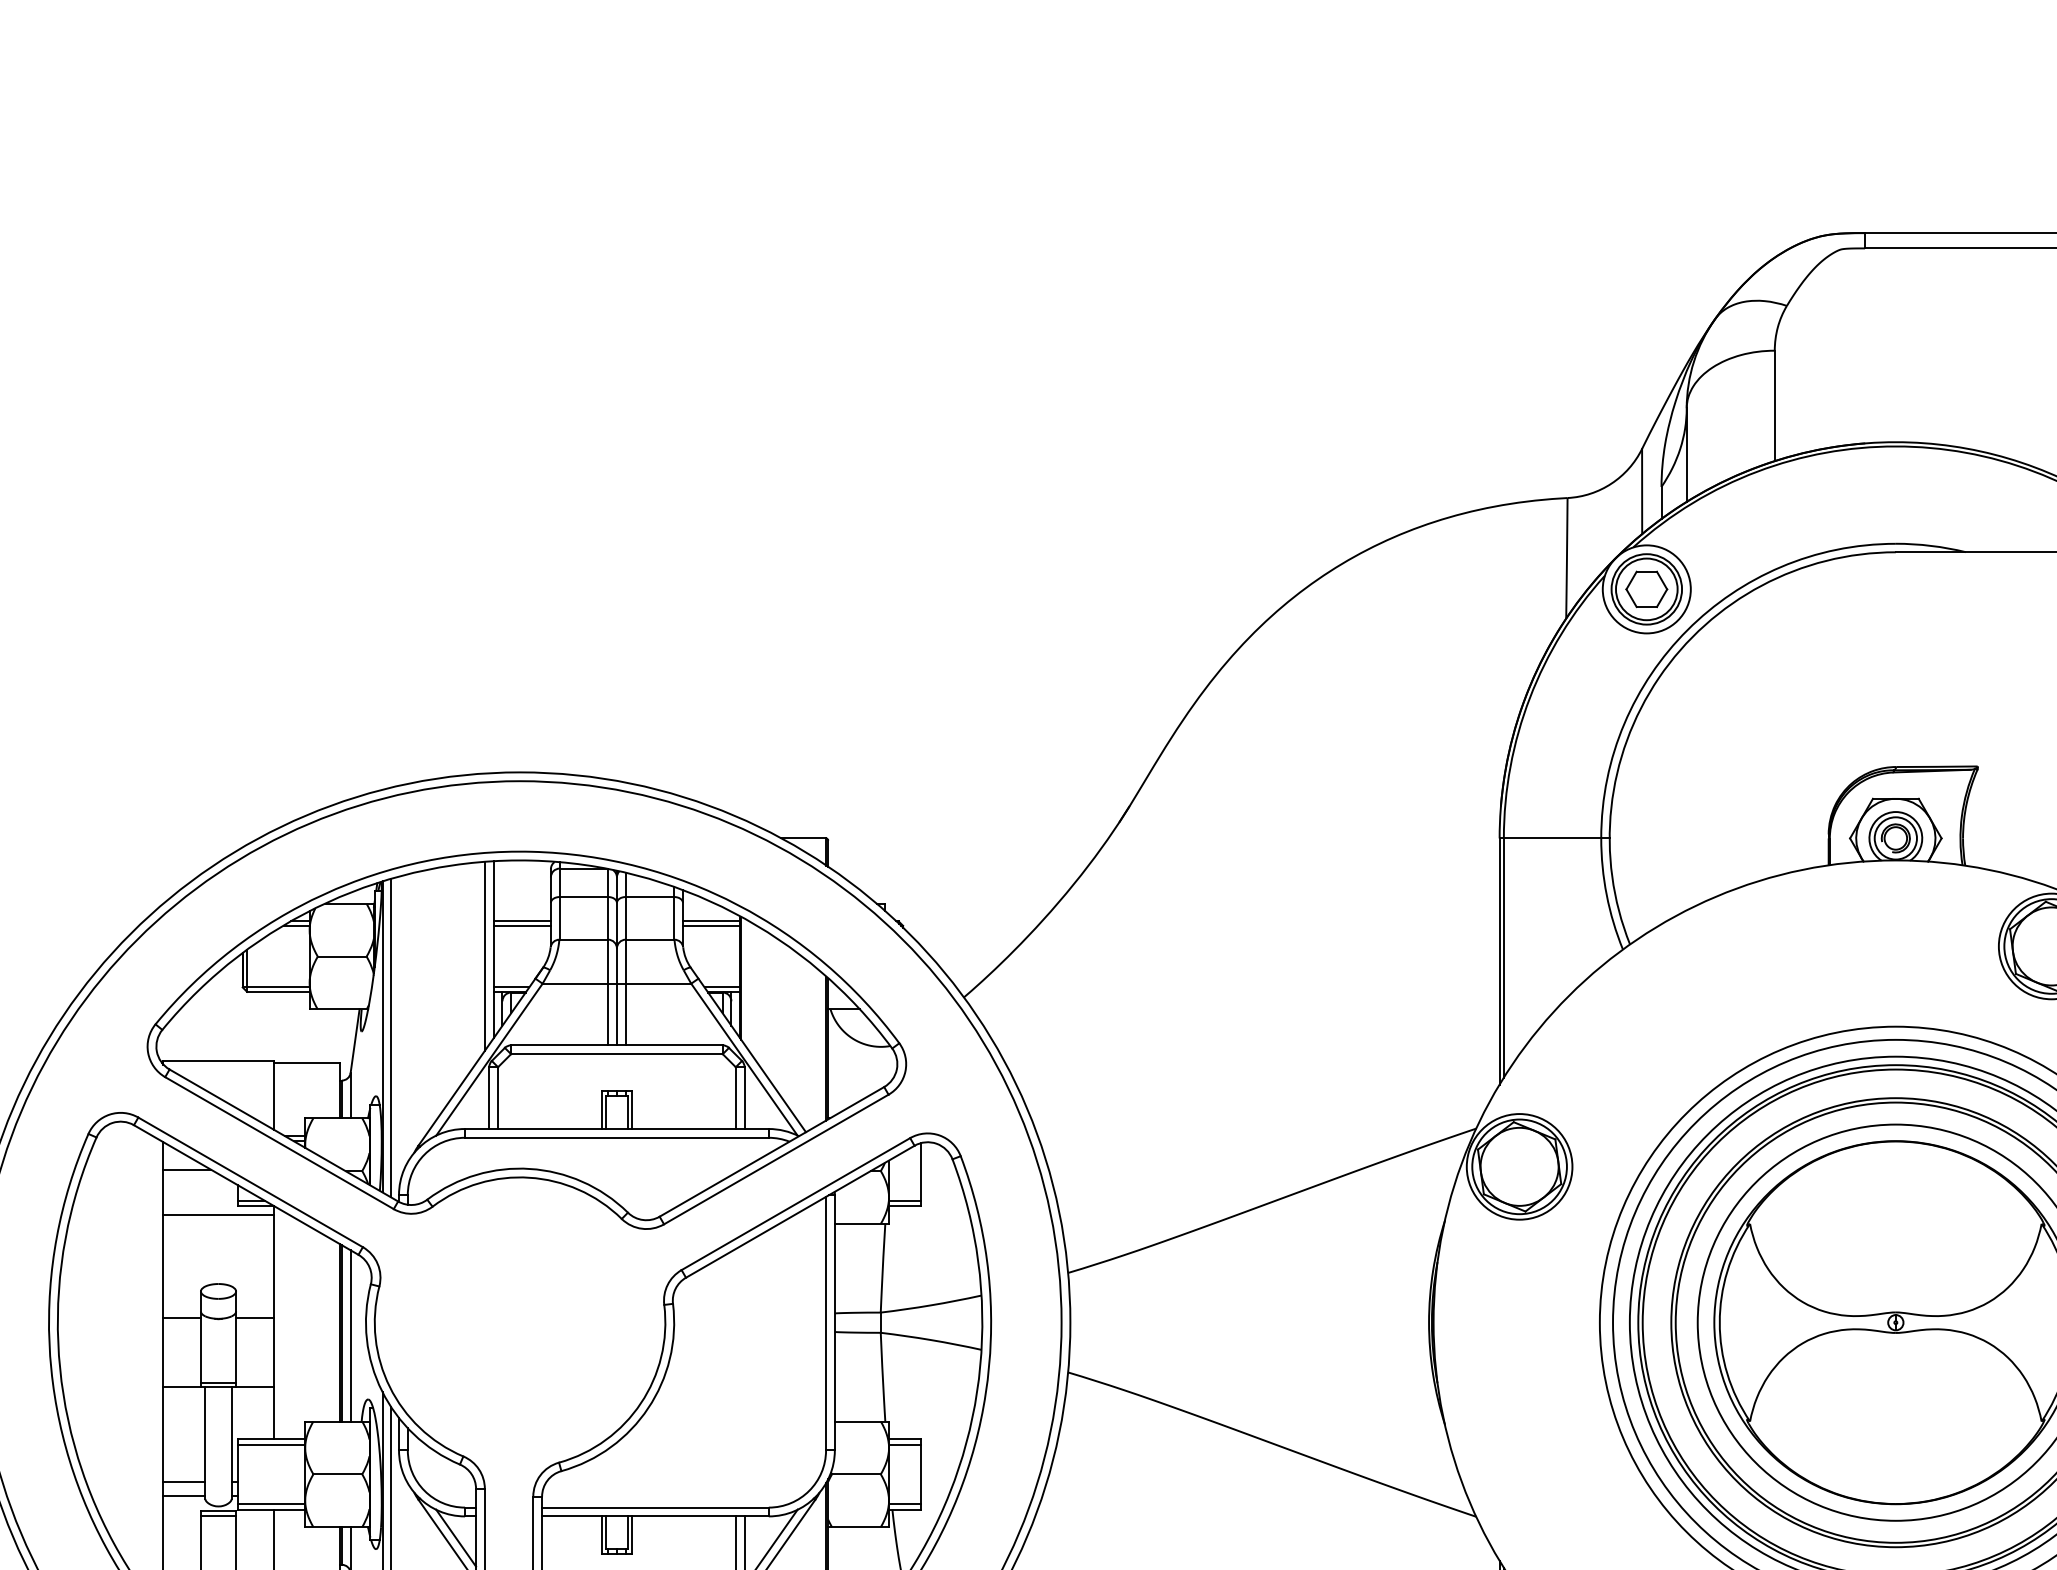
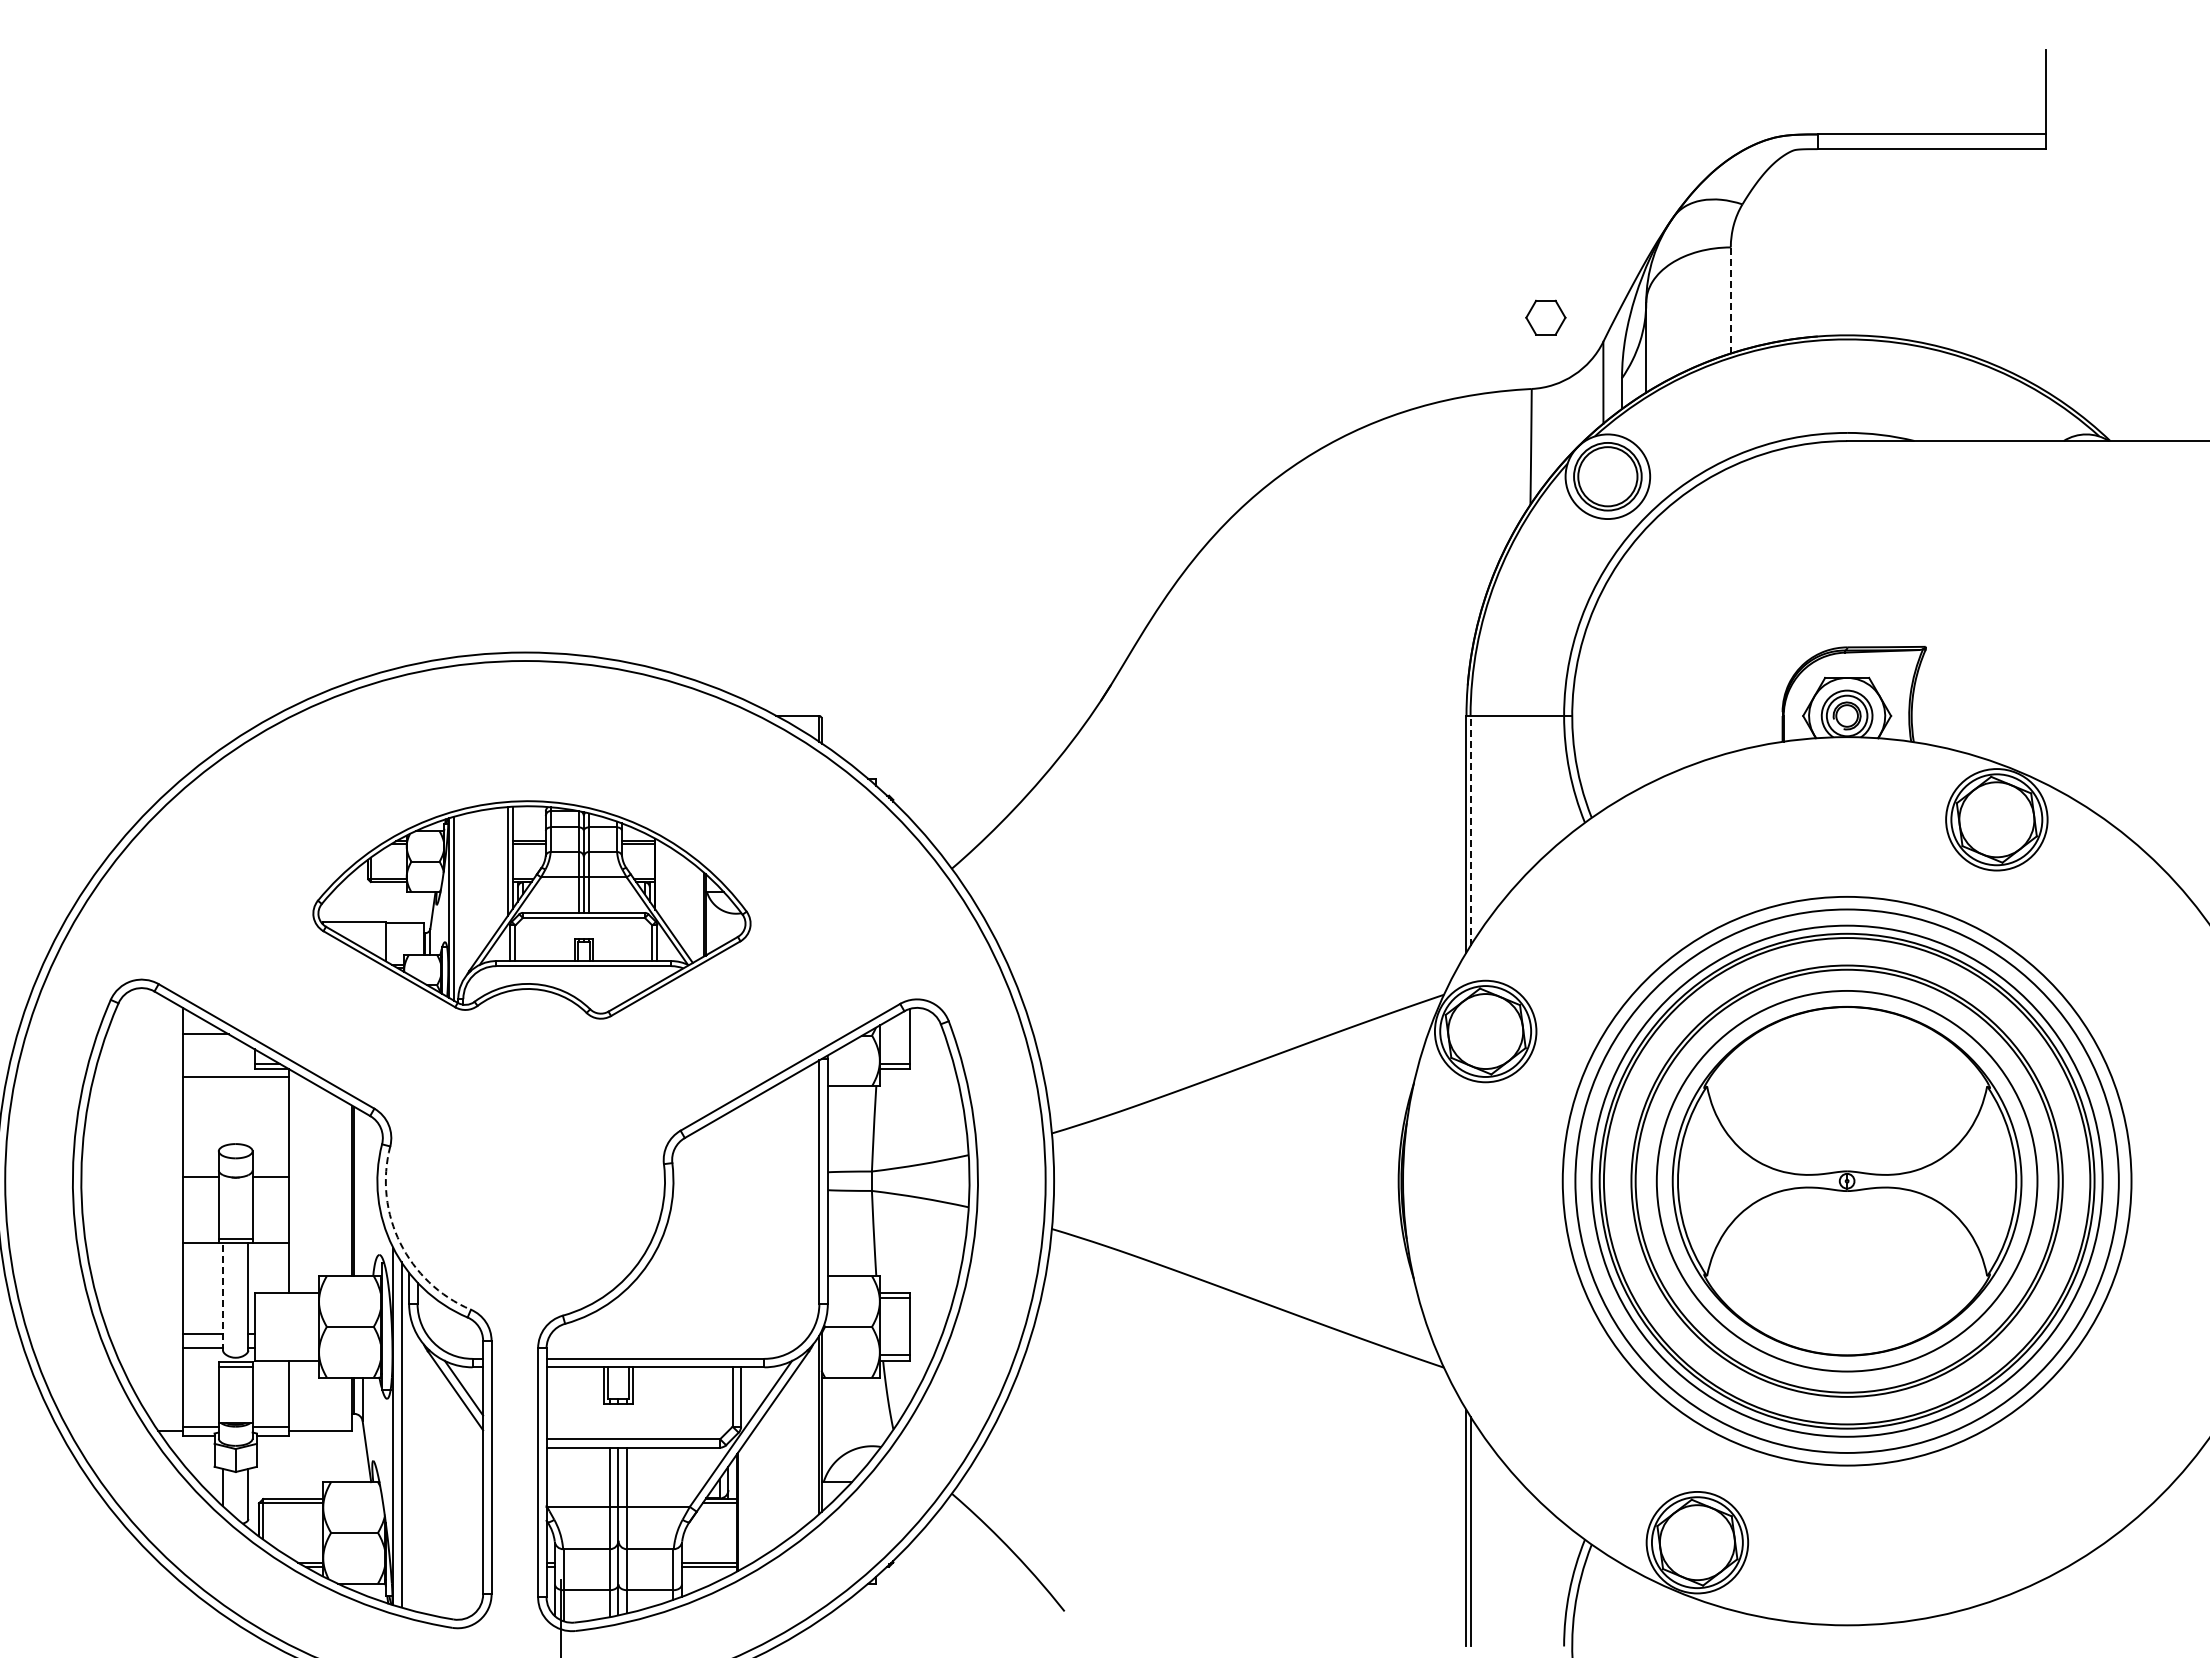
line: (1774, 405) -> (1730, 300), solid -> dashed
part: (1646, 589) -> (1545, 317), moved
line: (1503, 957) -> (1470, 830), solid -> dashed
part: (526, 1039) -> (531, 909), size x0.6
line: (350, 1335) -> (362, 1193), removed
arc: (390, 1387) -> (400, 1243), solid -> dashed
line: (205, 1442) -> (223, 1296), solid -> dashed
line: (271, 1444) -> (286, 1298), removed
line: (271, 1504) -> (286, 1355), removed

